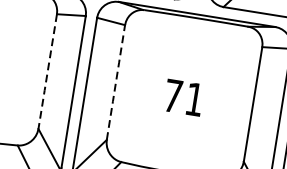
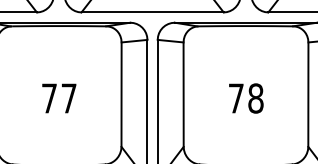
line: (47, 71) -> (121, 94), dashed -> solid
line: (115, 82) -> (183, 94), dashed -> solid
text: (194, 99) -> (255, 98), 71 -> 78

